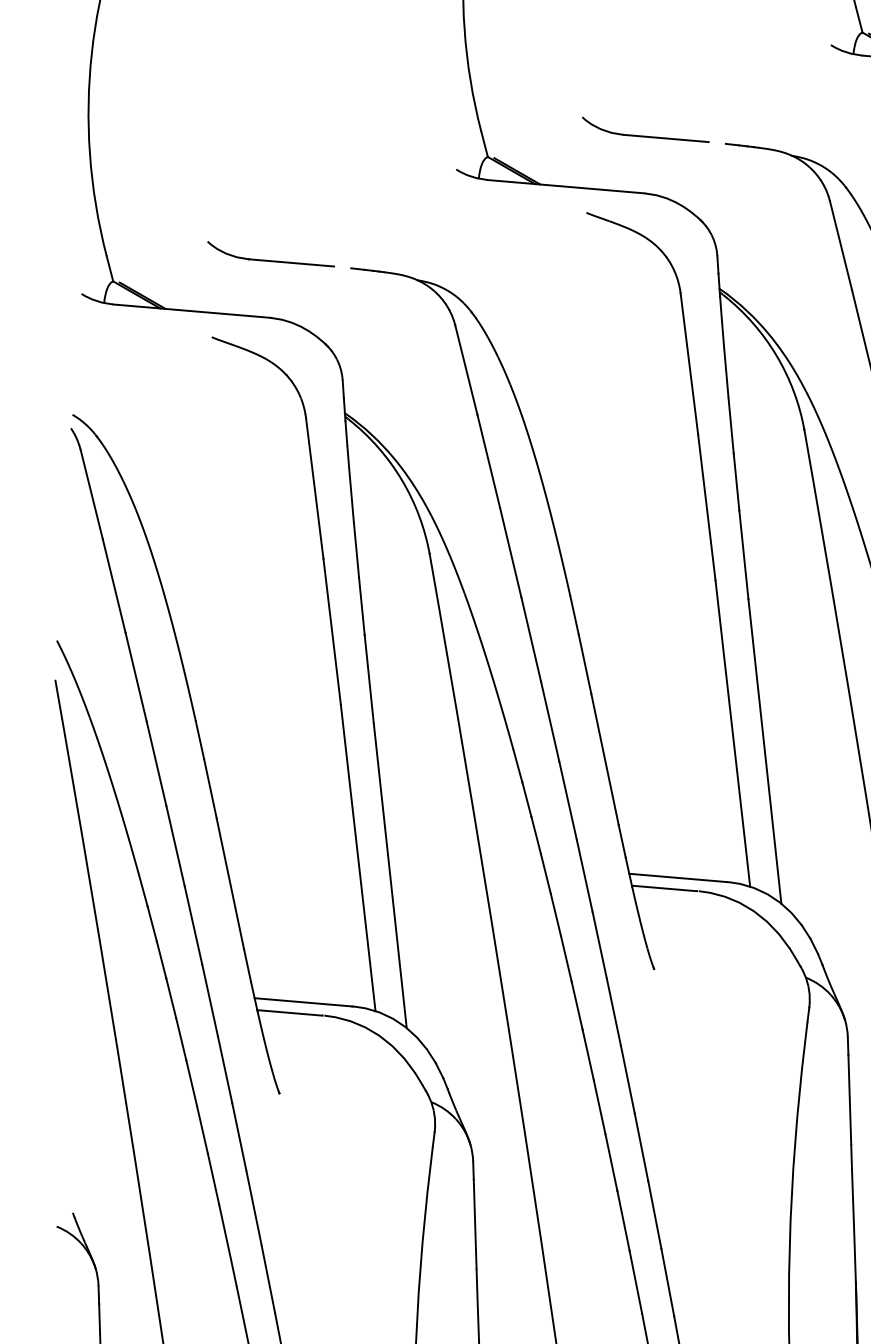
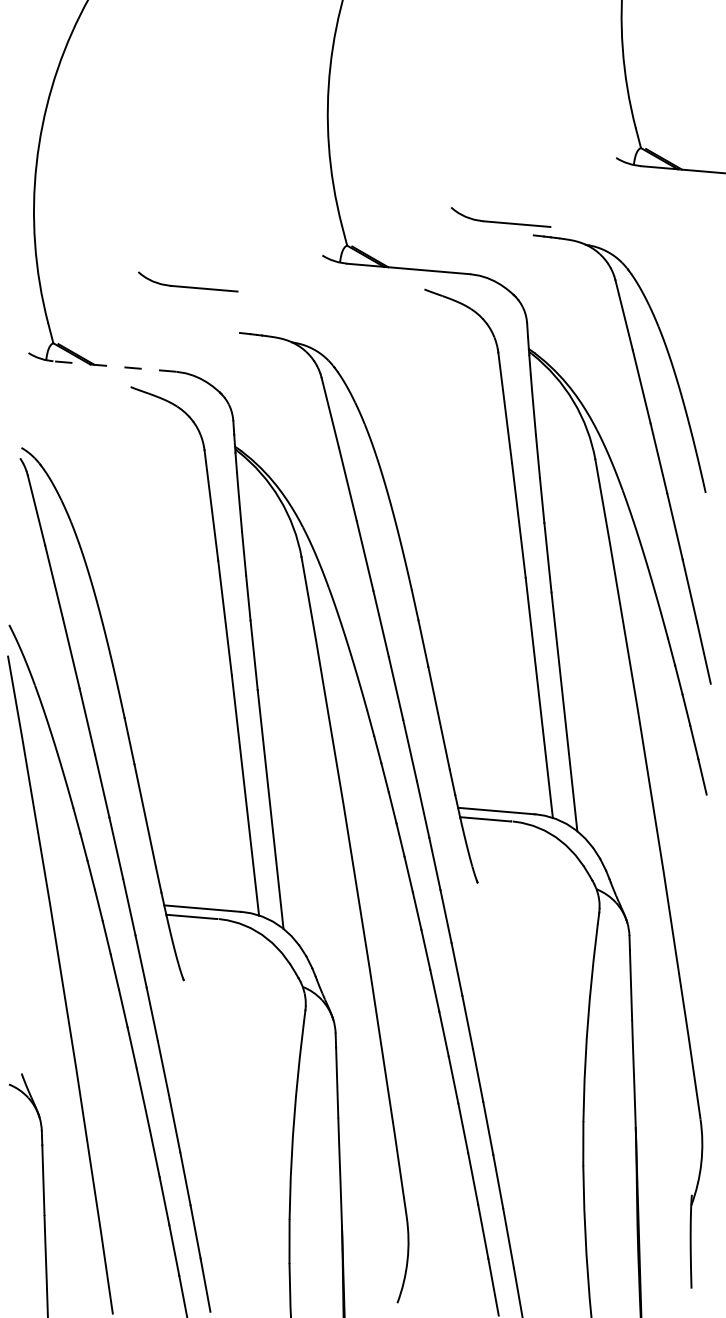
part: (645, 130) -> (500, 217), moved
part: (271, 253) -> (188, 281), moved
line: (191, 311) -> (114, 366), solid -> dashed

